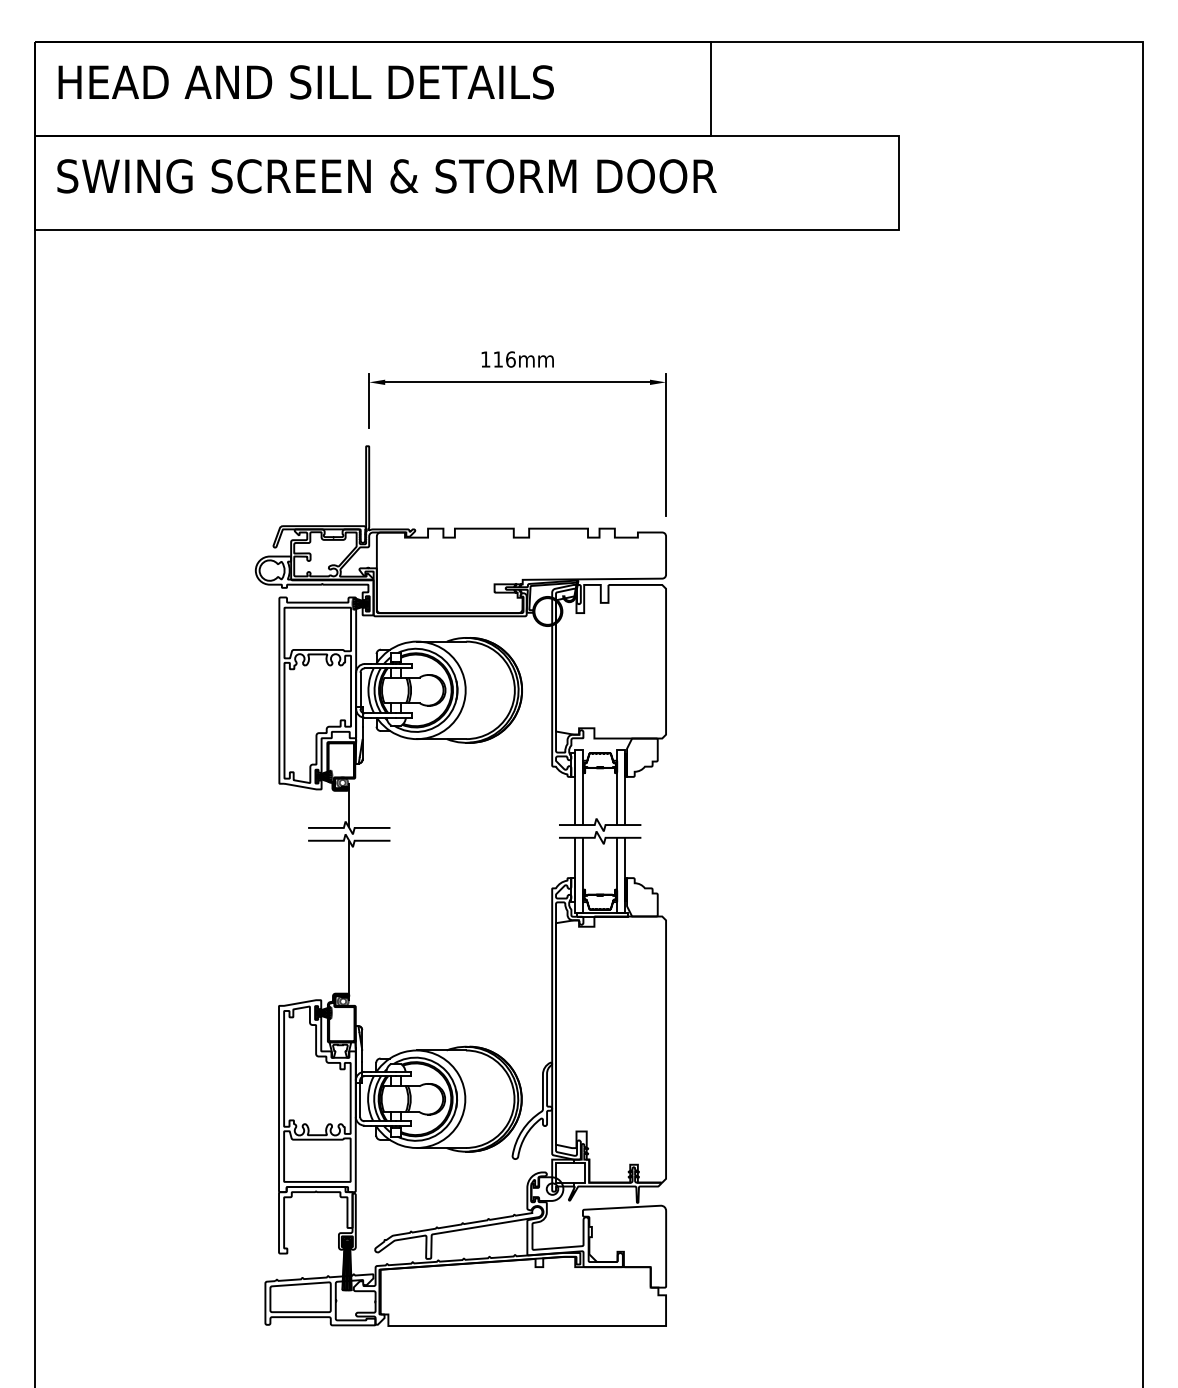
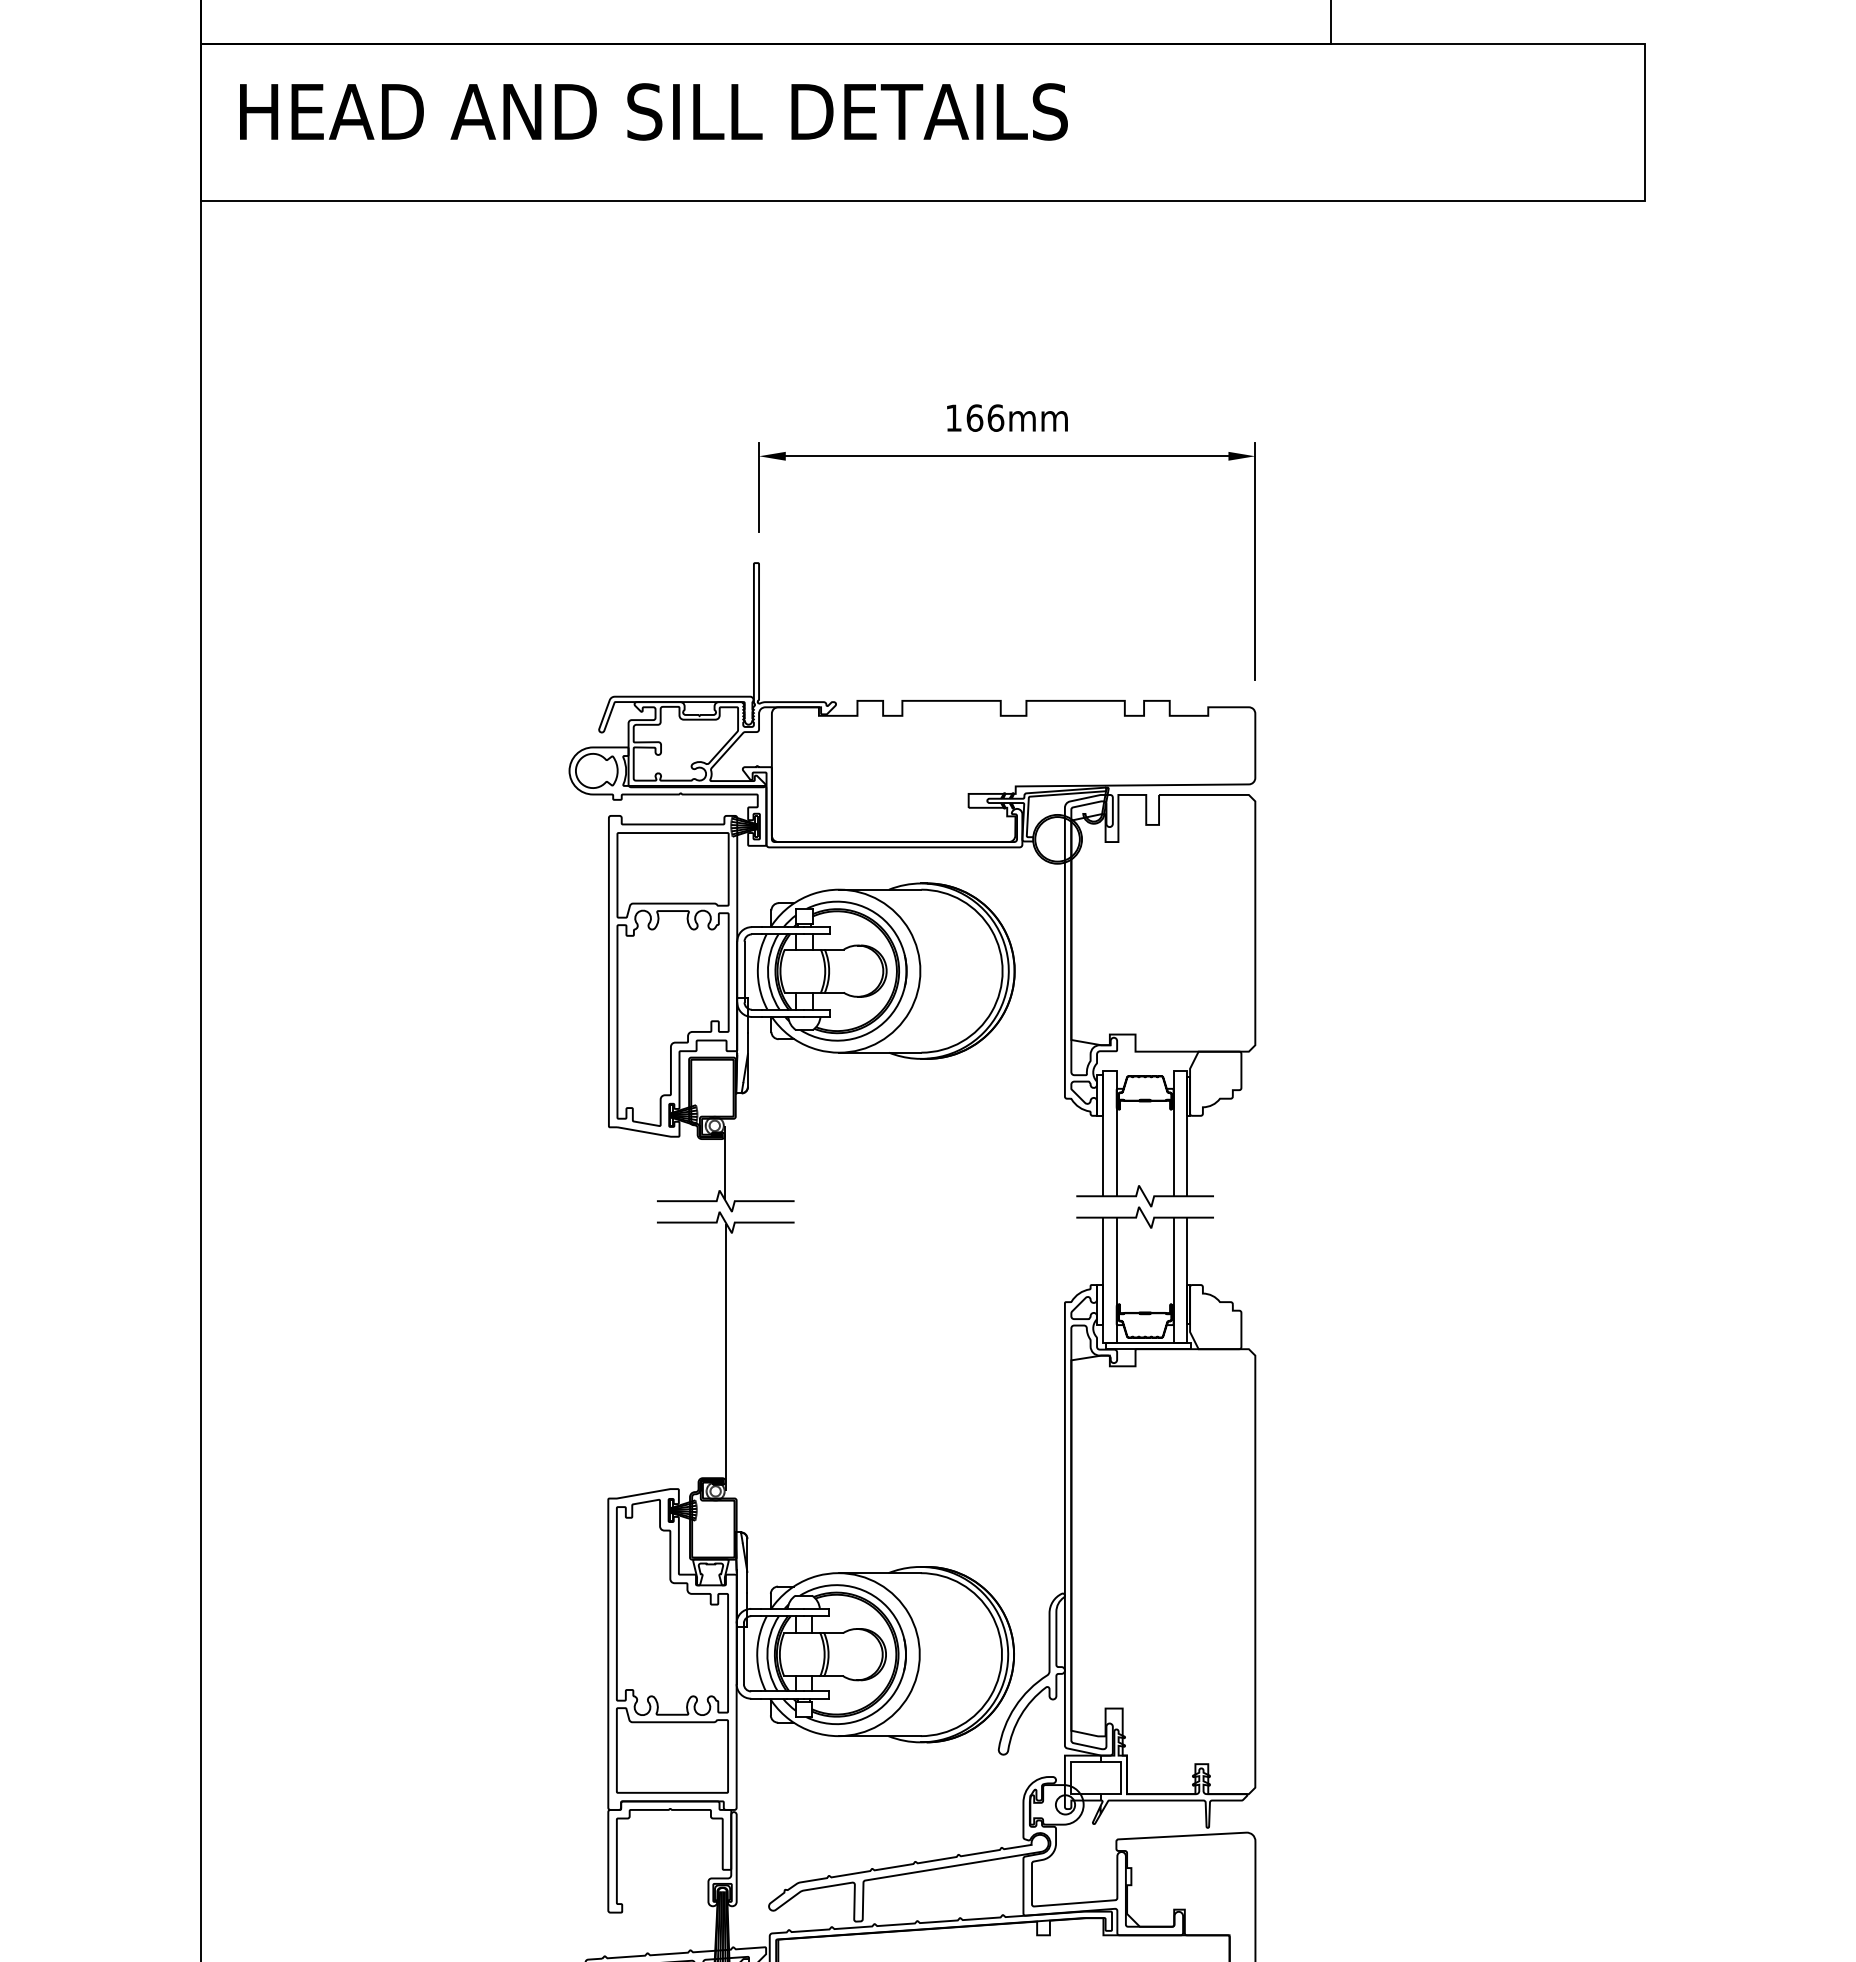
text: (386, 176) -> (787, 112), SWING SCREEN & STORM DOOR -> HEAD AND SILL DETAILS
text: (498, 359) -> (975, 418), 116mm -> 166mm

